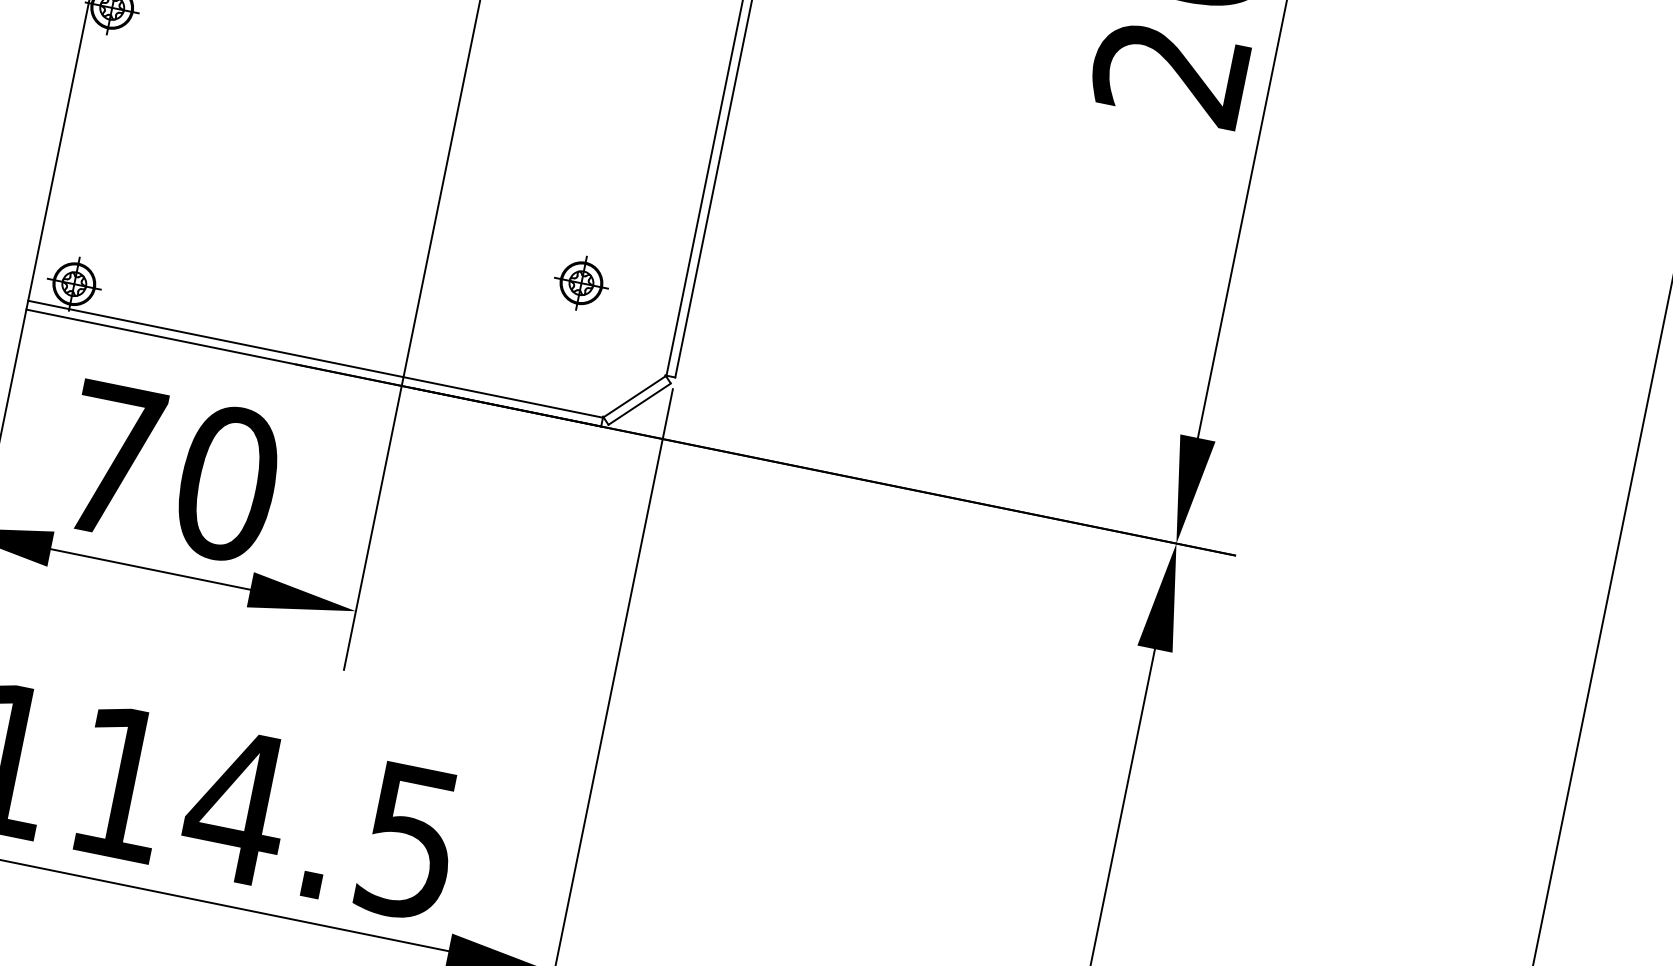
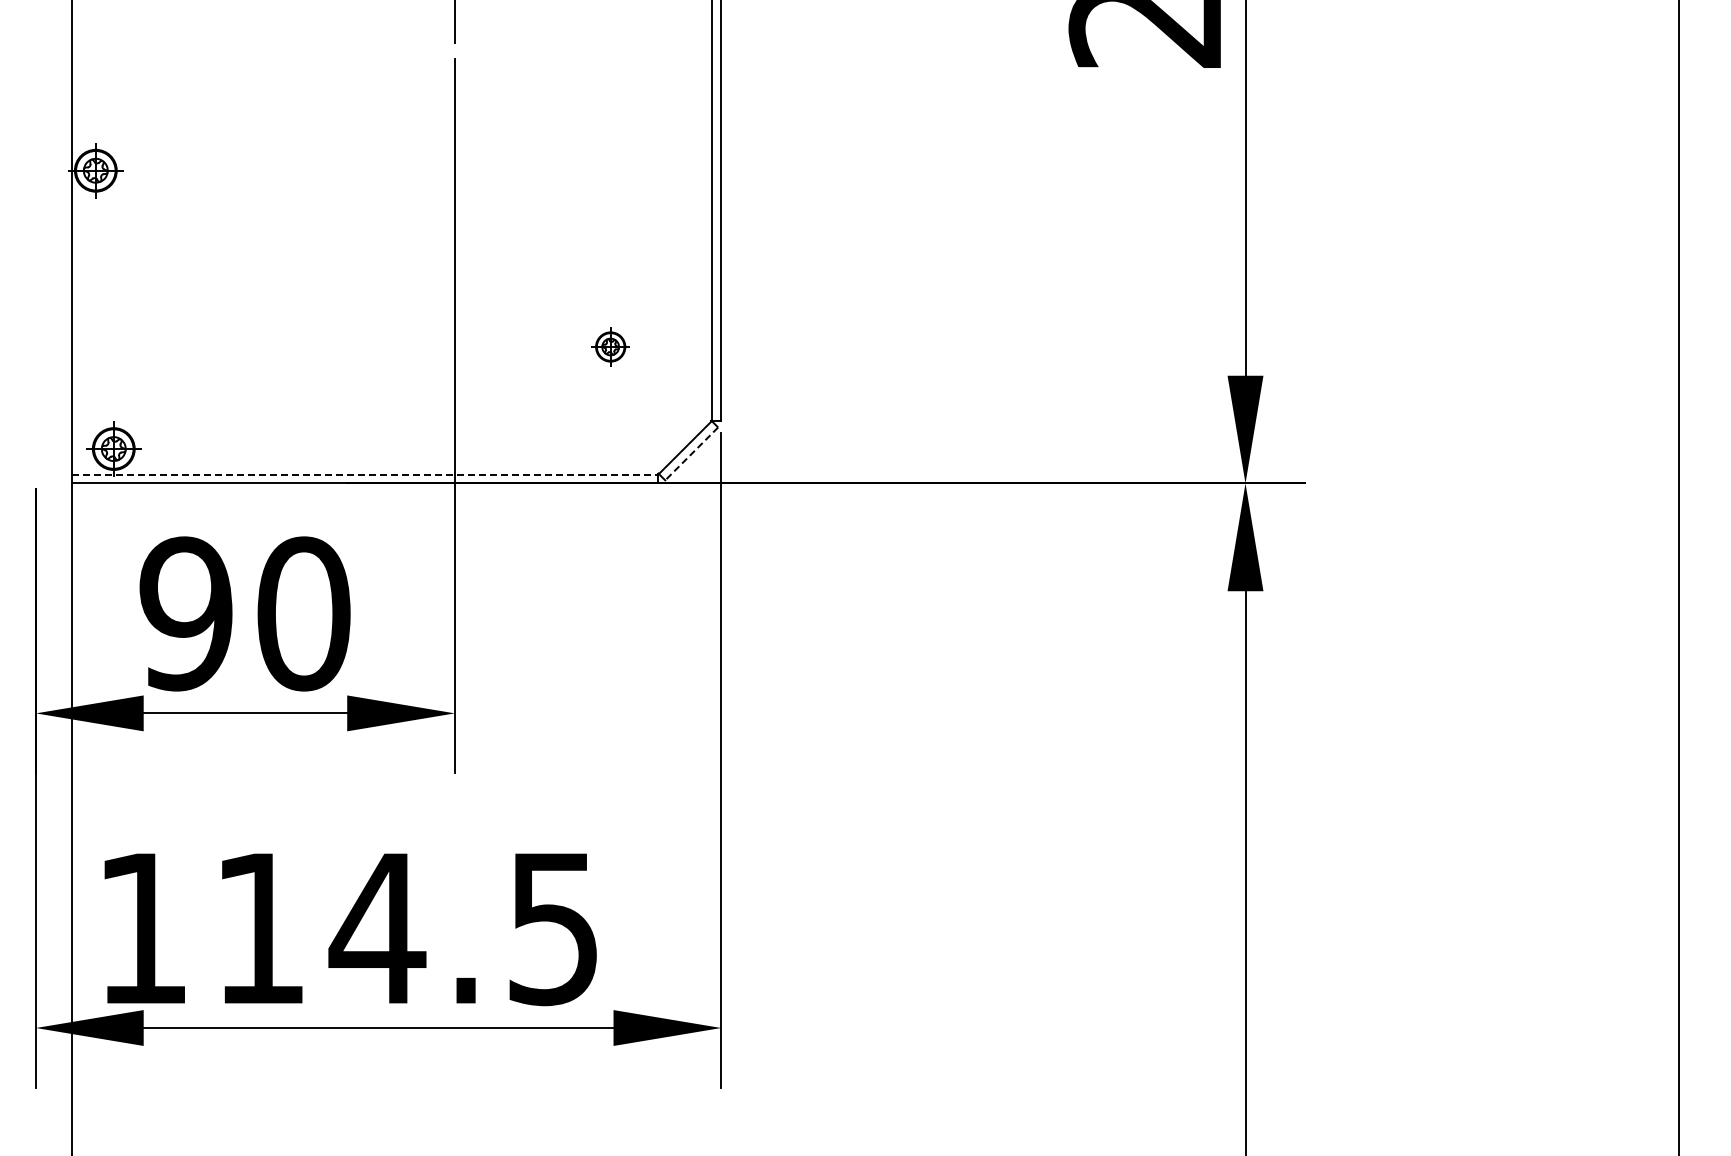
part: (581, 282) -> (610, 346), size x0.7
line: (315, 359) -> (365, 474), solid -> dashed
line: (639, 404) -> (691, 454), solid -> dashed
text: (111, 459) -> (185, 613), 70 -> 90

